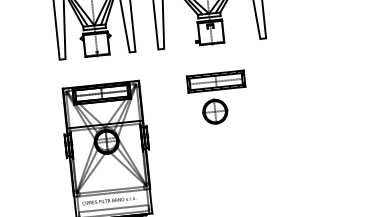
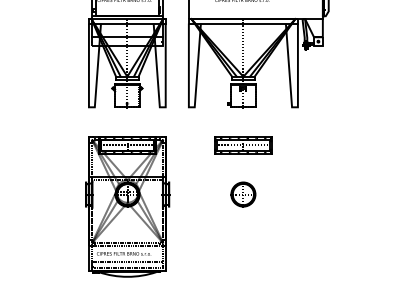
part: (215, 111) -> (243, 194), moved

